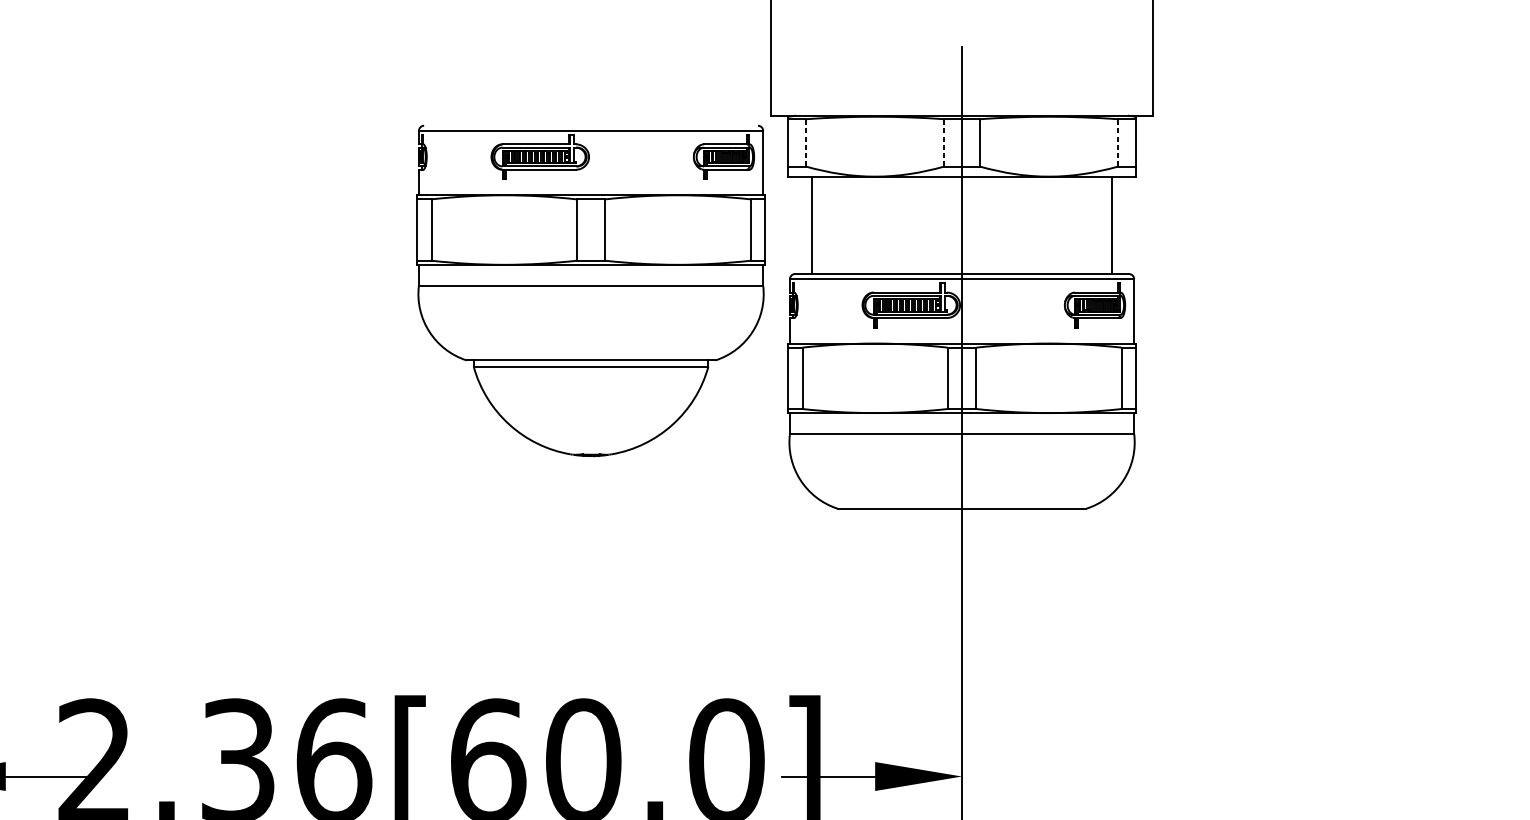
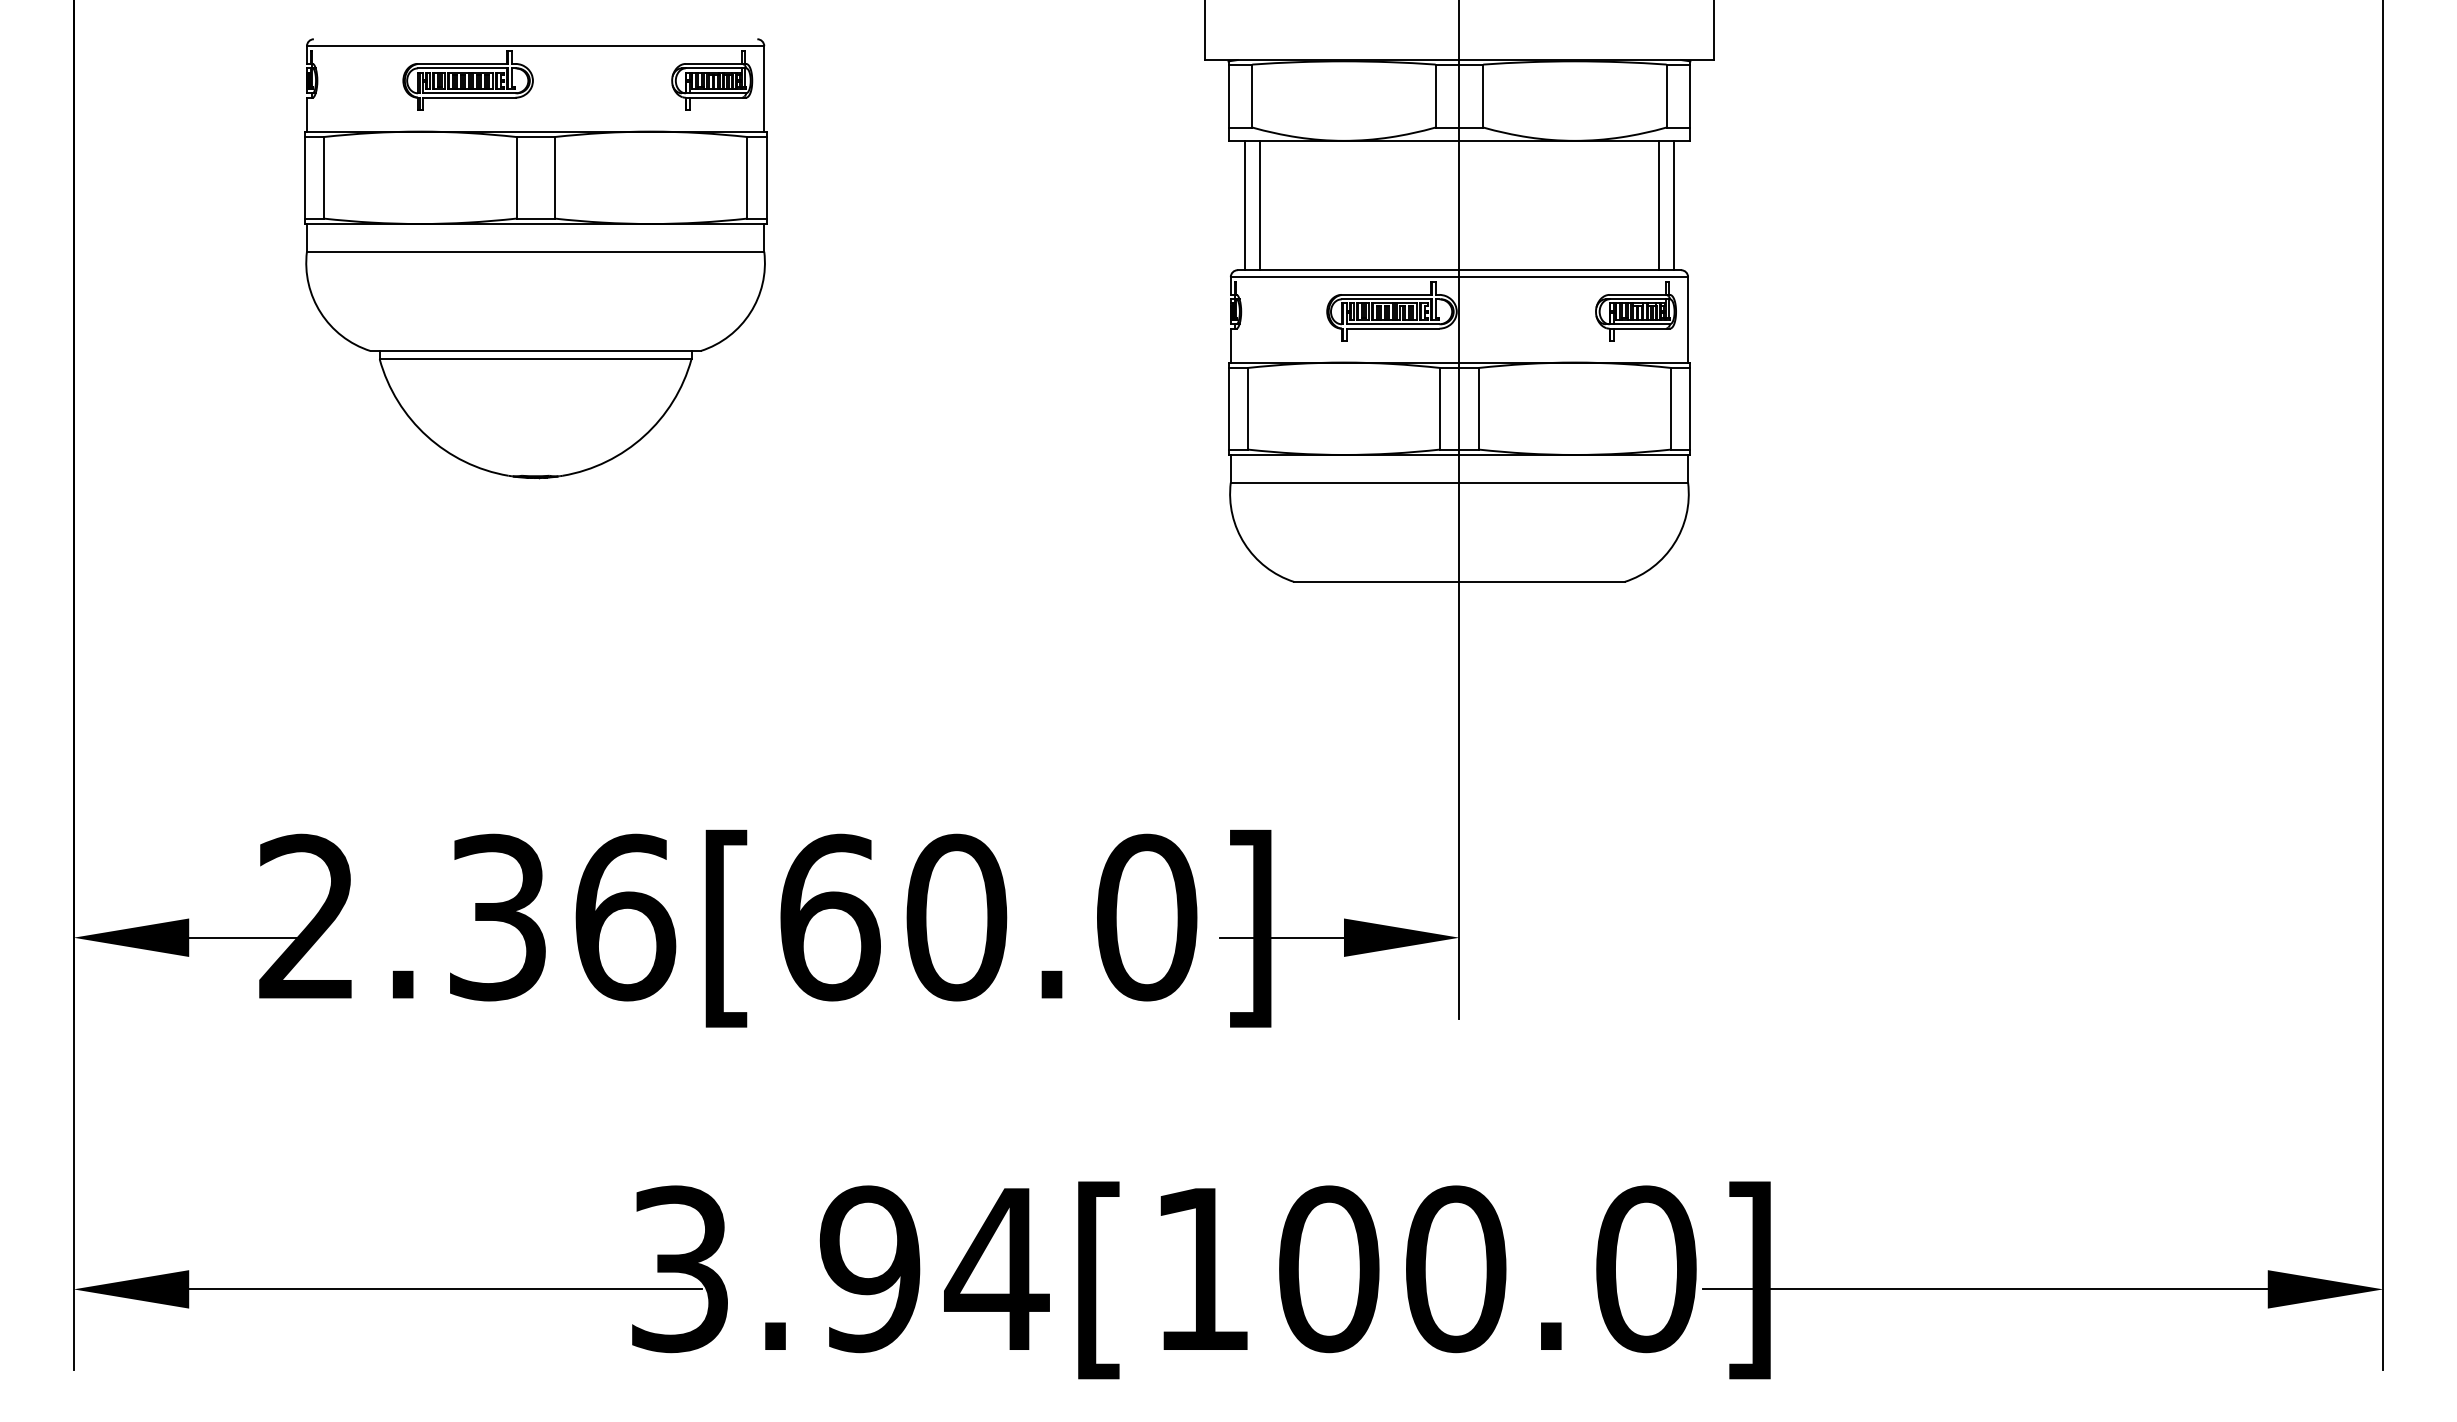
line: (806, 142) -> (1252, 95), dashed -> solid
line: (944, 142) -> (1435, 95), dashed -> solid
line: (1117, 142) -> (1666, 95), dashed -> solid
line: (800, 225) -> (1244, 205), added
line: (1123, 225) -> (1674, 205), added
part: (590, 290) -> (535, 258), moved

